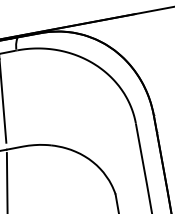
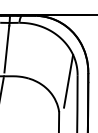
line: (121, 135) -> (68, 80), added

